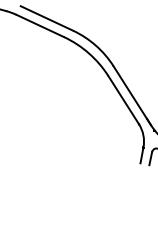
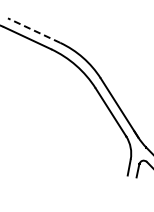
line: (46, 18) -> (33, 30), solid -> dashed

